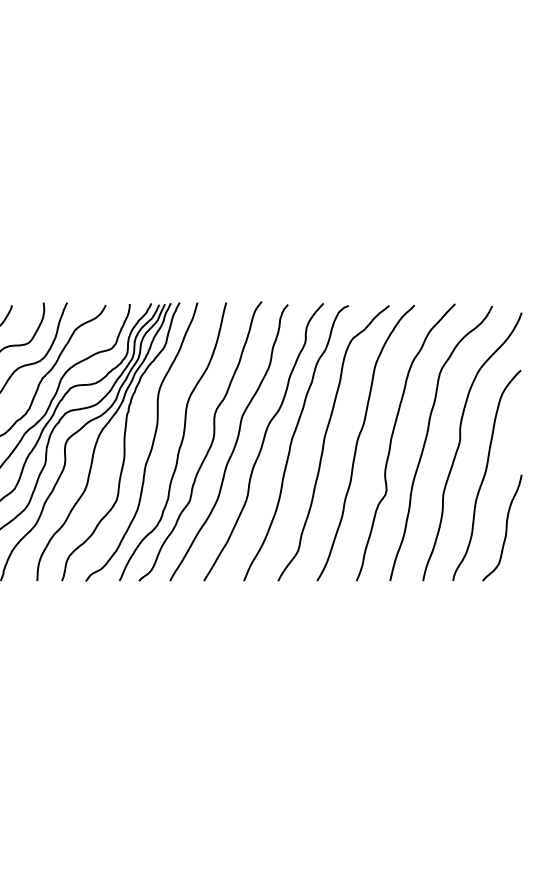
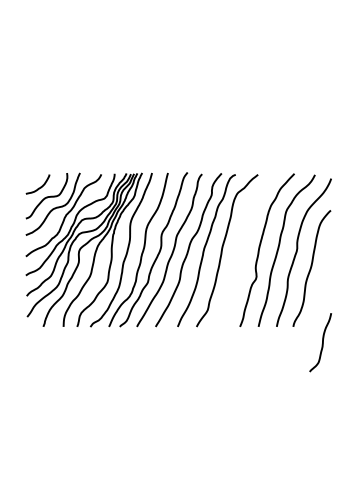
curve: (359, 442) -> (241, 250), removed
curve: (505, 527) -> (322, 342), moved

